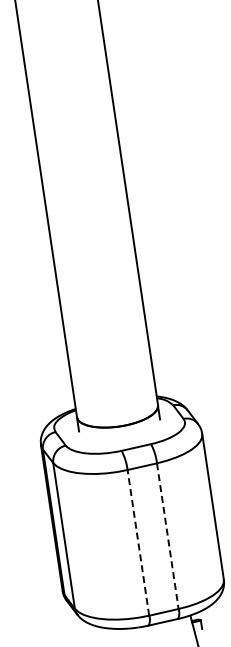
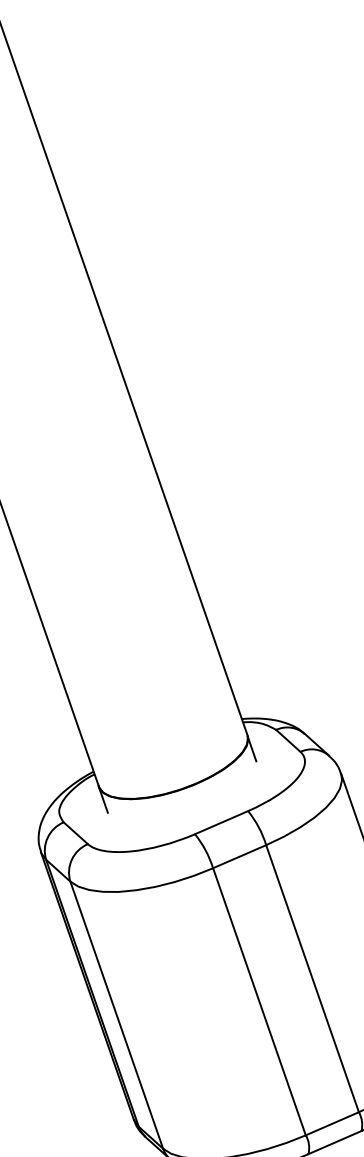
line: (167, 536) -> (312, 979), dashed -> solid
line: (138, 542) -> (259, 1001), dashed -> solid

